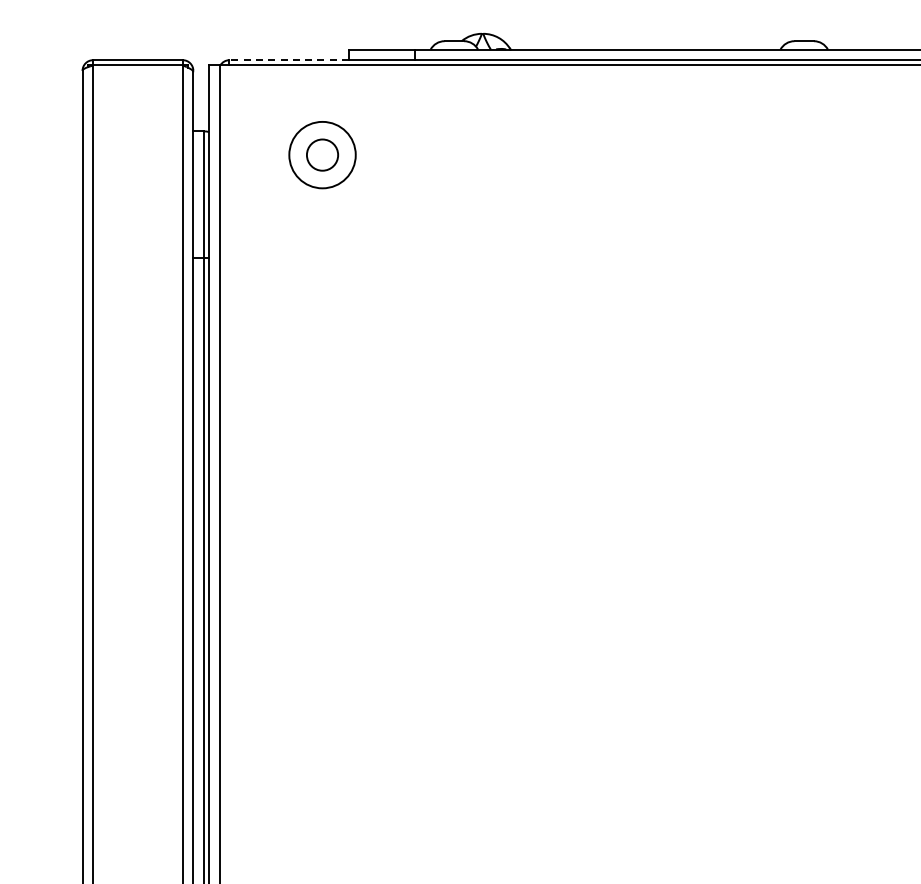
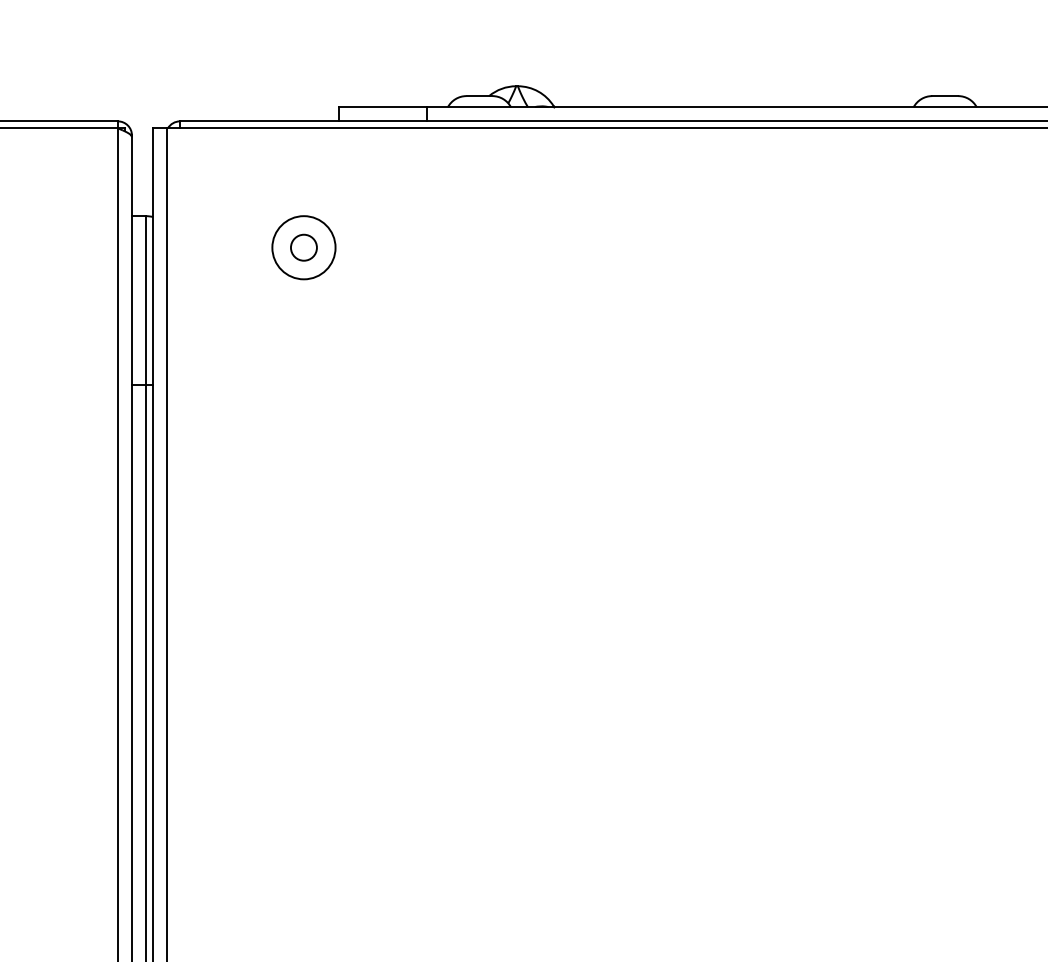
line: (289, 60) -> (259, 121), dashed -> solid
circle: (322, 154) -> (303, 246), size x0.62
circle: (322, 154) -> (303, 246), size x0.71

